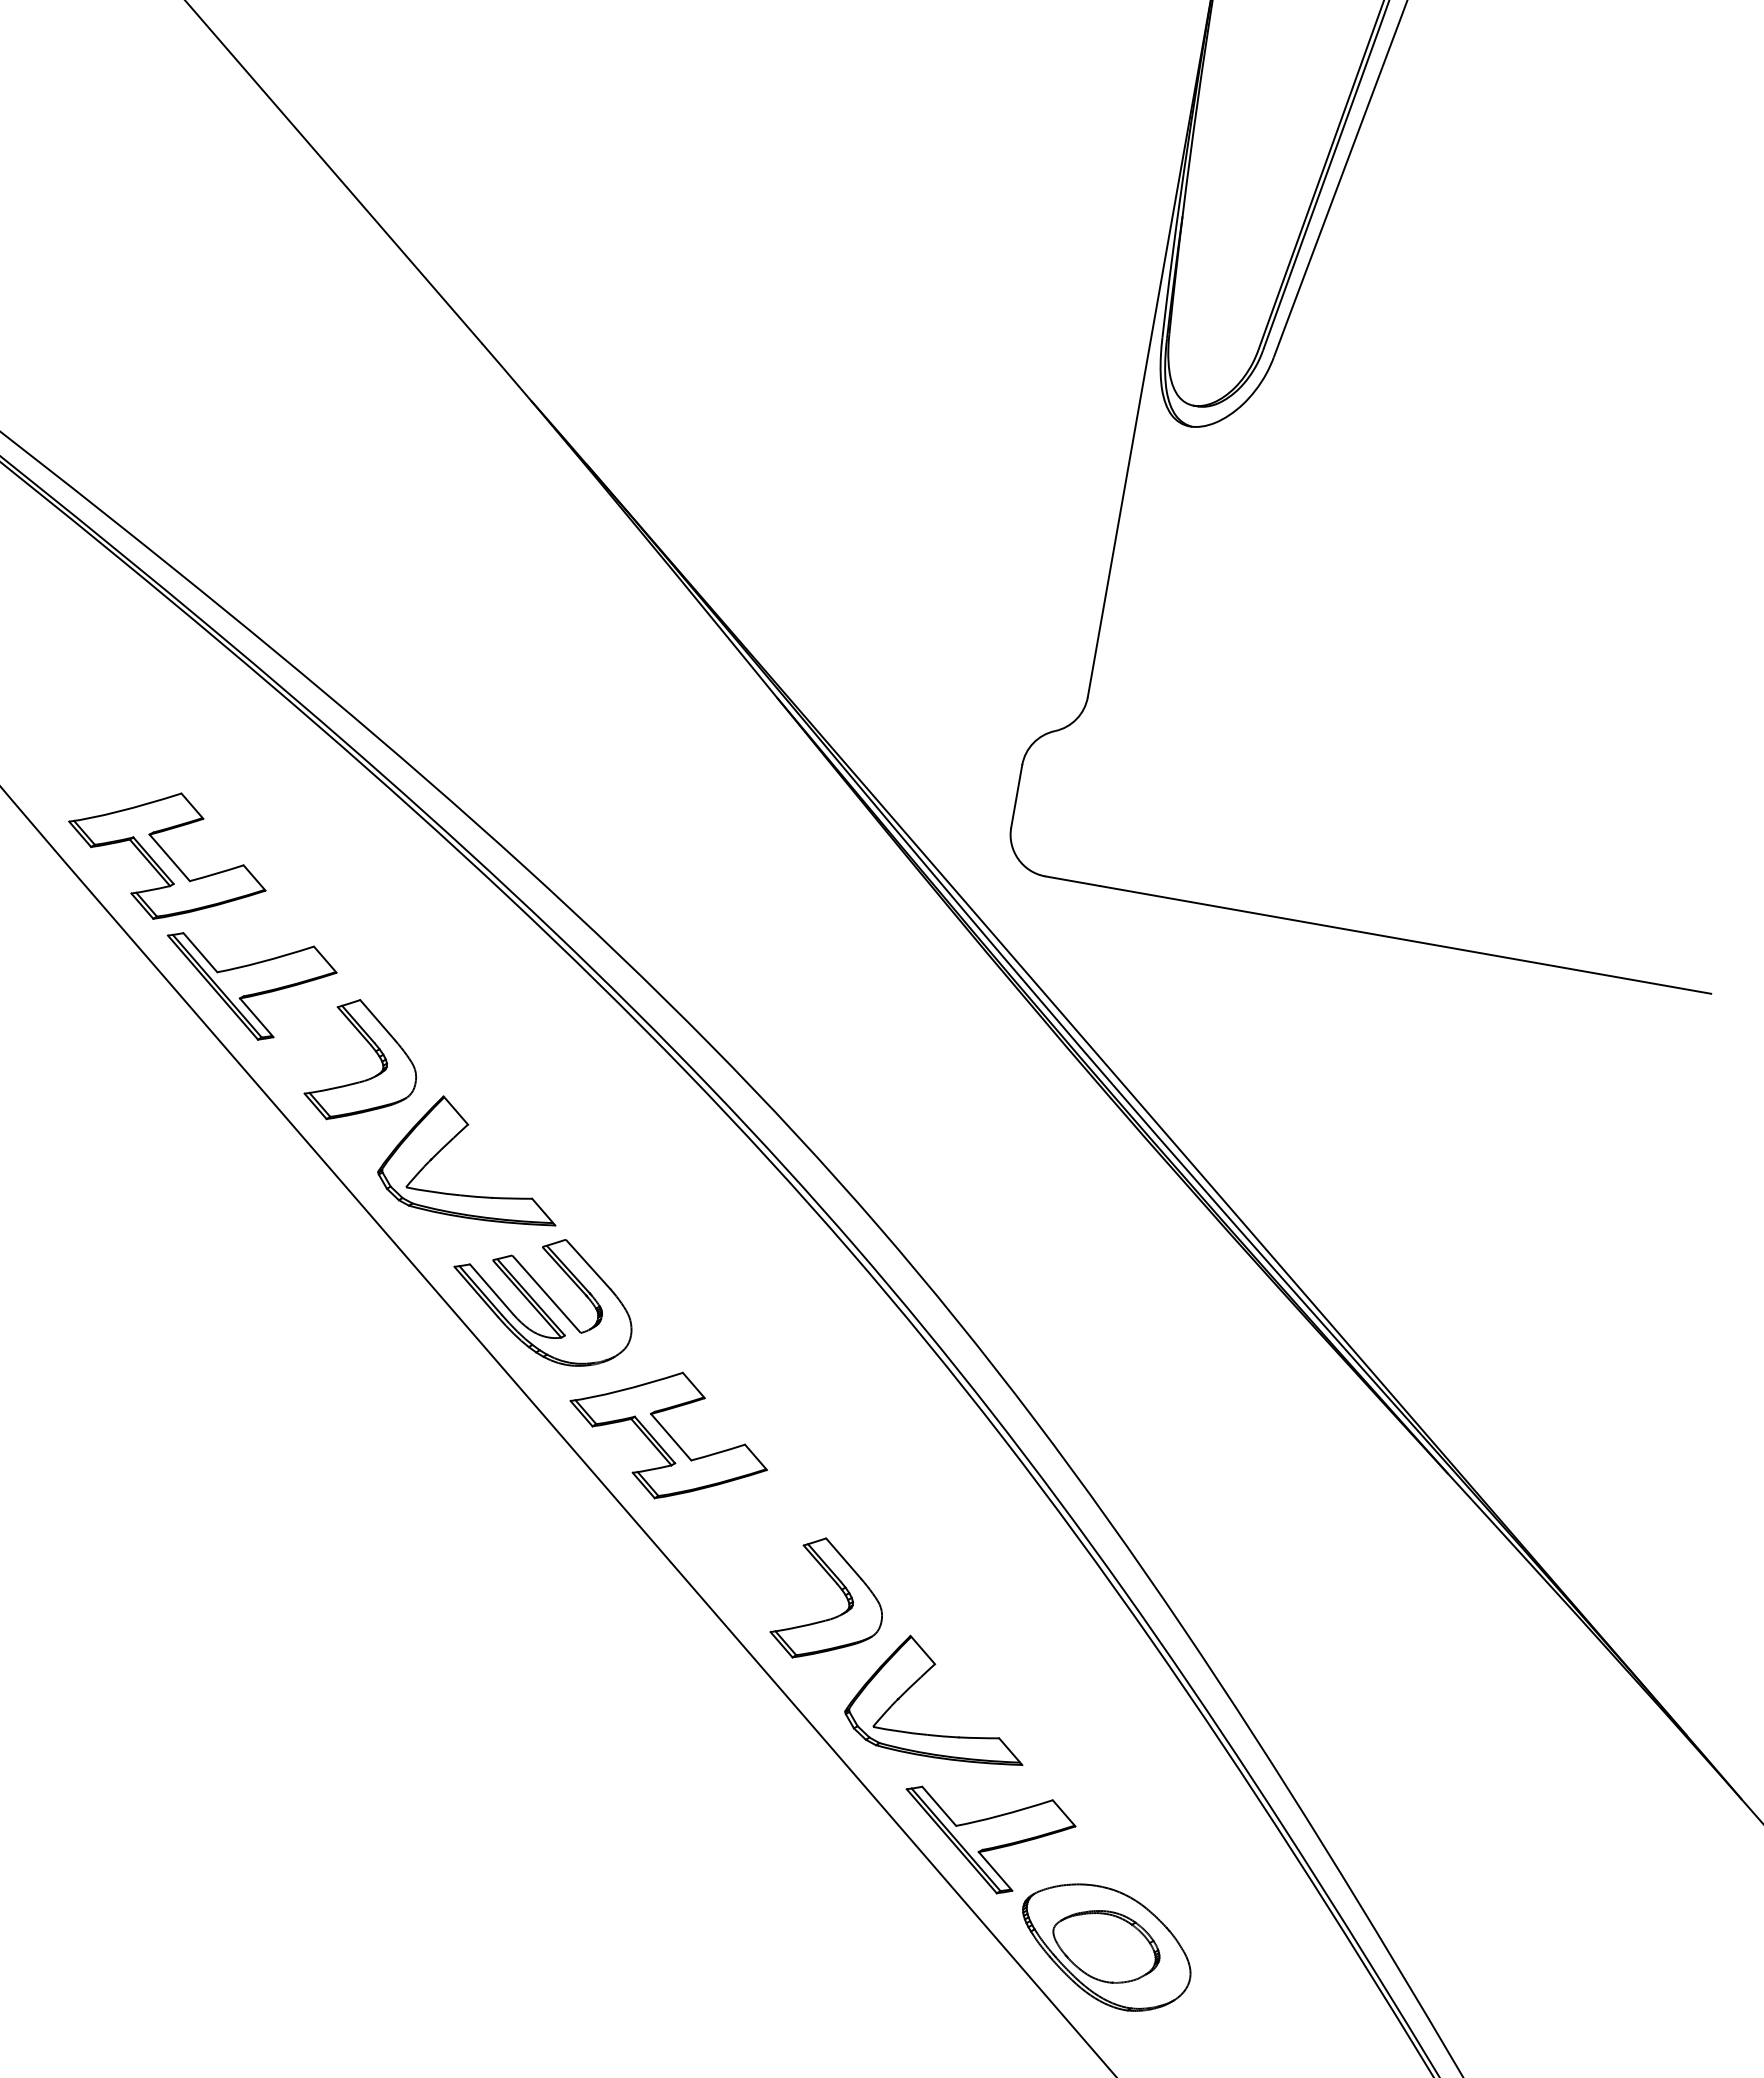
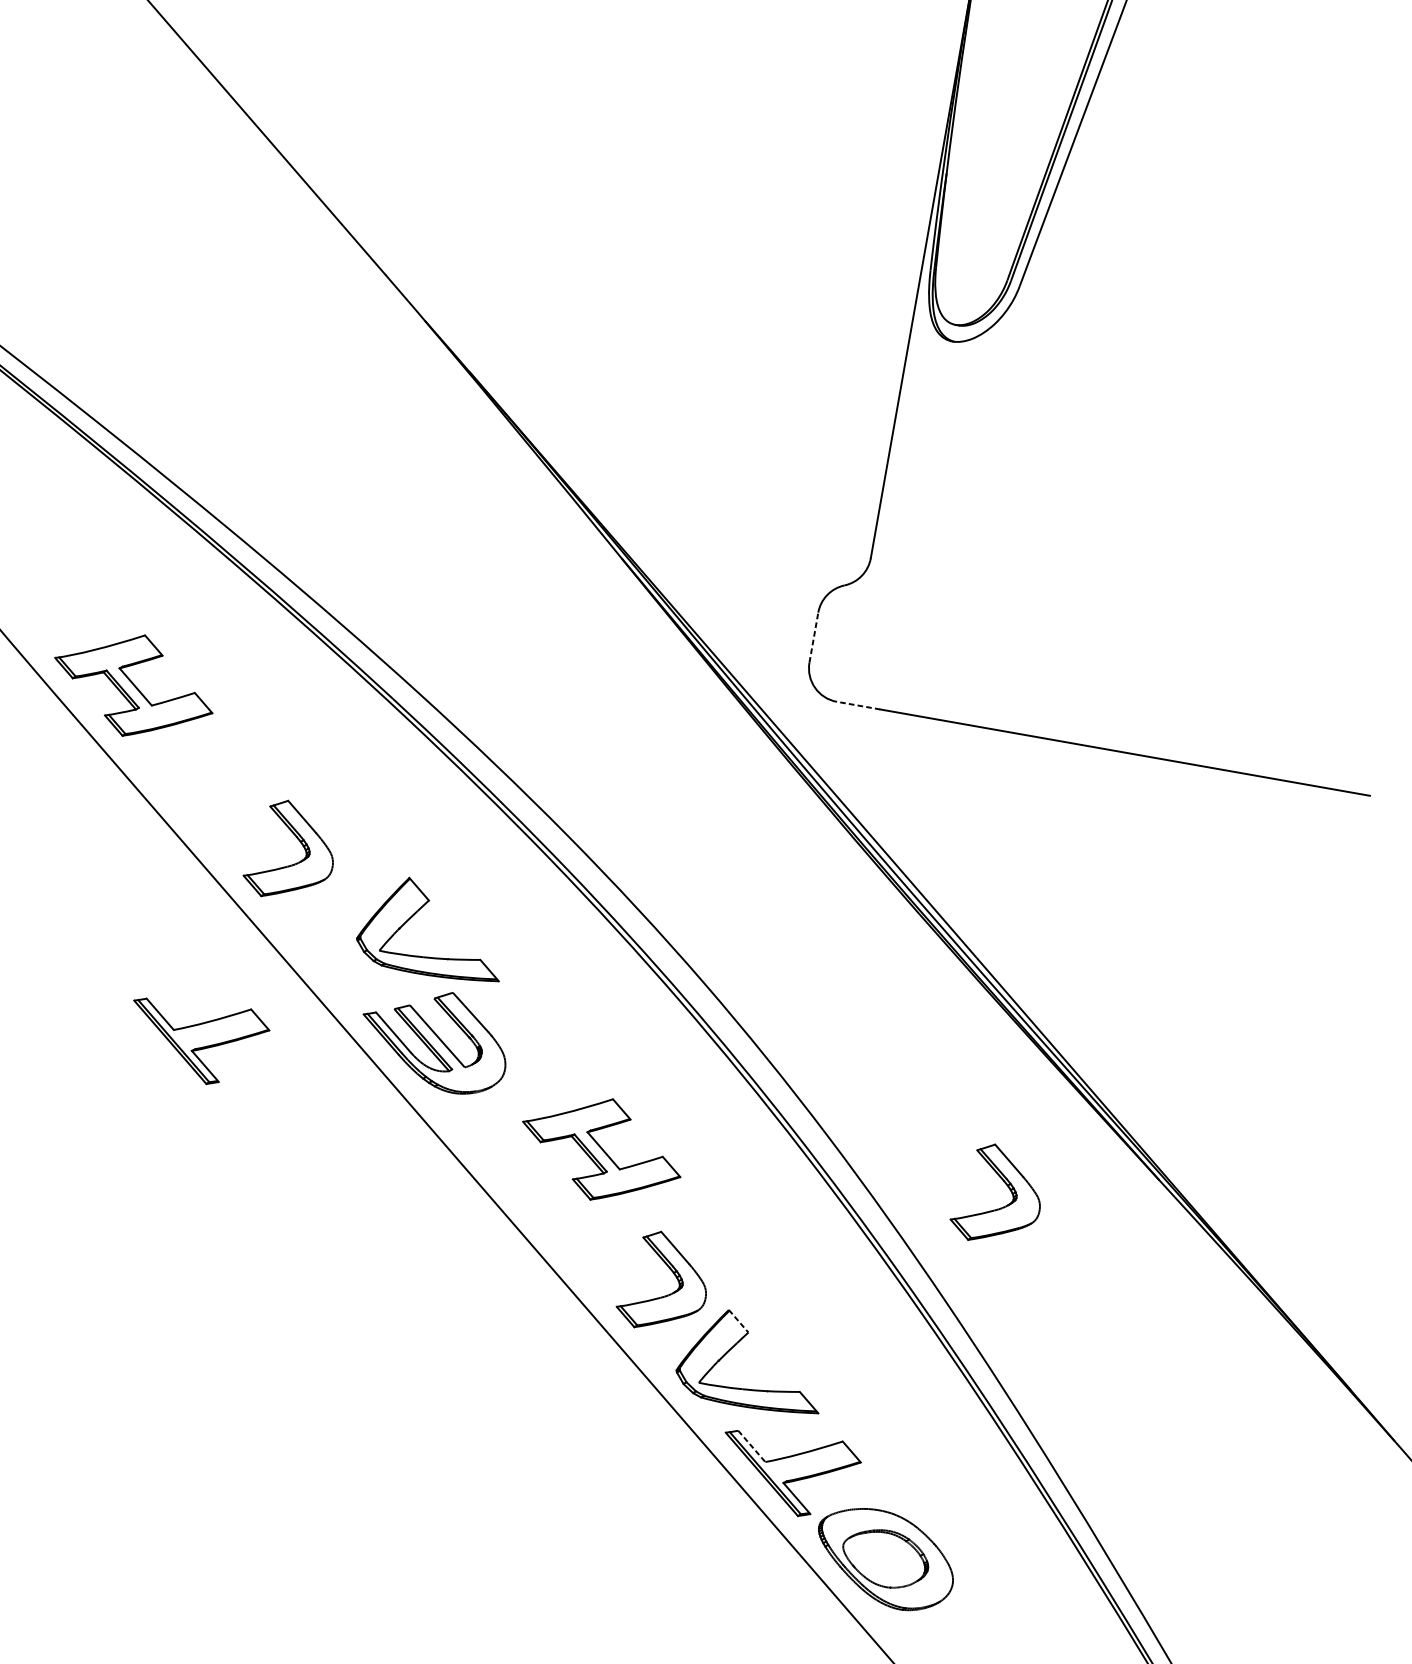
line: (1016, 796) -> (813, 637), solid -> dashed
line: (1072, 881) -> (858, 705), solid -> dashed
part: (251, 986) -> (201, 1041), moved
part: (449, 1143) -> (414, 915), moved
part: (668, 1435) -> (601, 1149), moved
part: (1255, 1478) -> (1005, 1183), added
line: (922, 1650) -> (738, 1321), solid -> dashed
line: (939, 1806) -> (752, 1446), solid -> dashed

